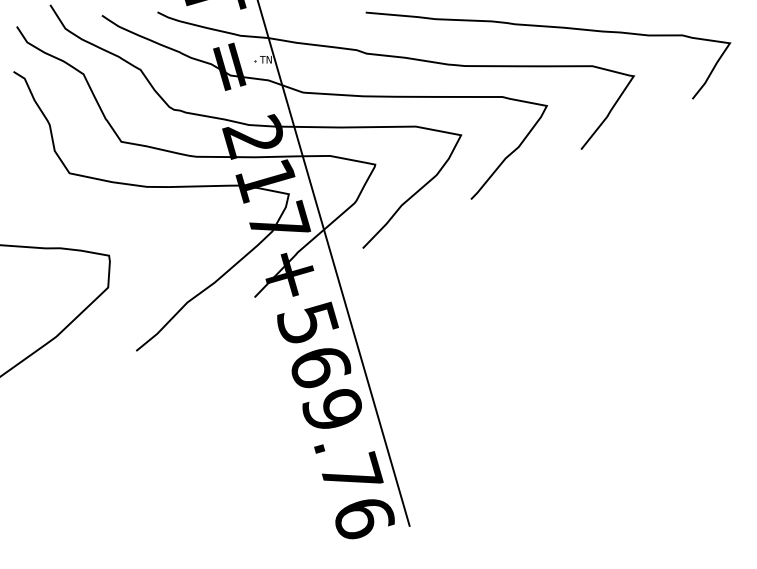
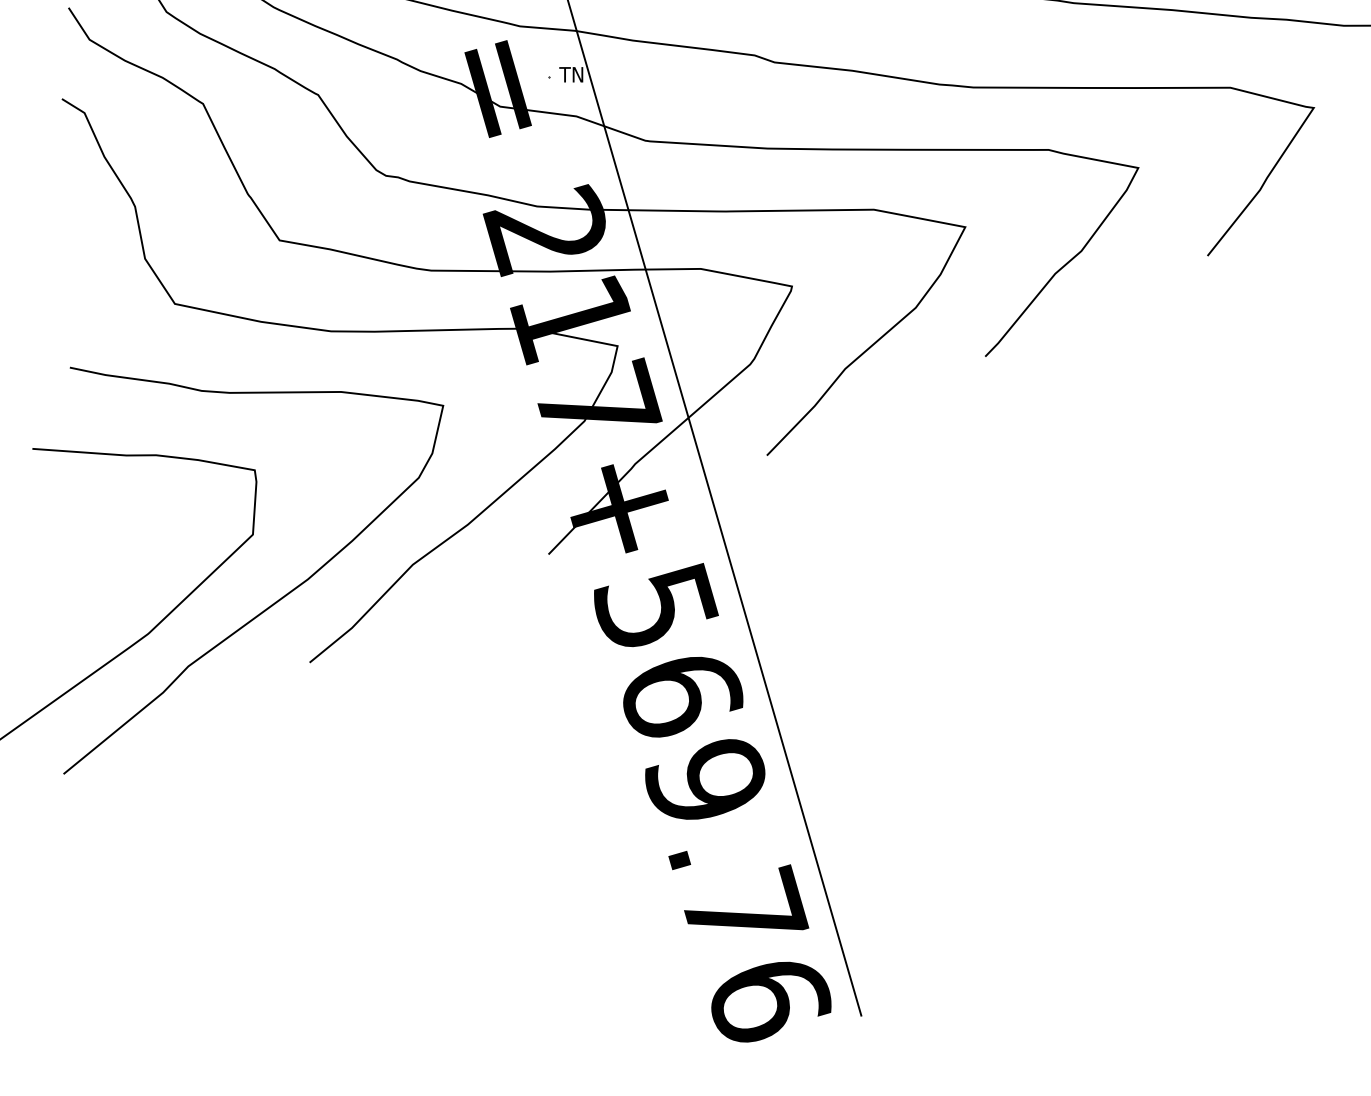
curve: (118, 320) -> (273, 601), added

